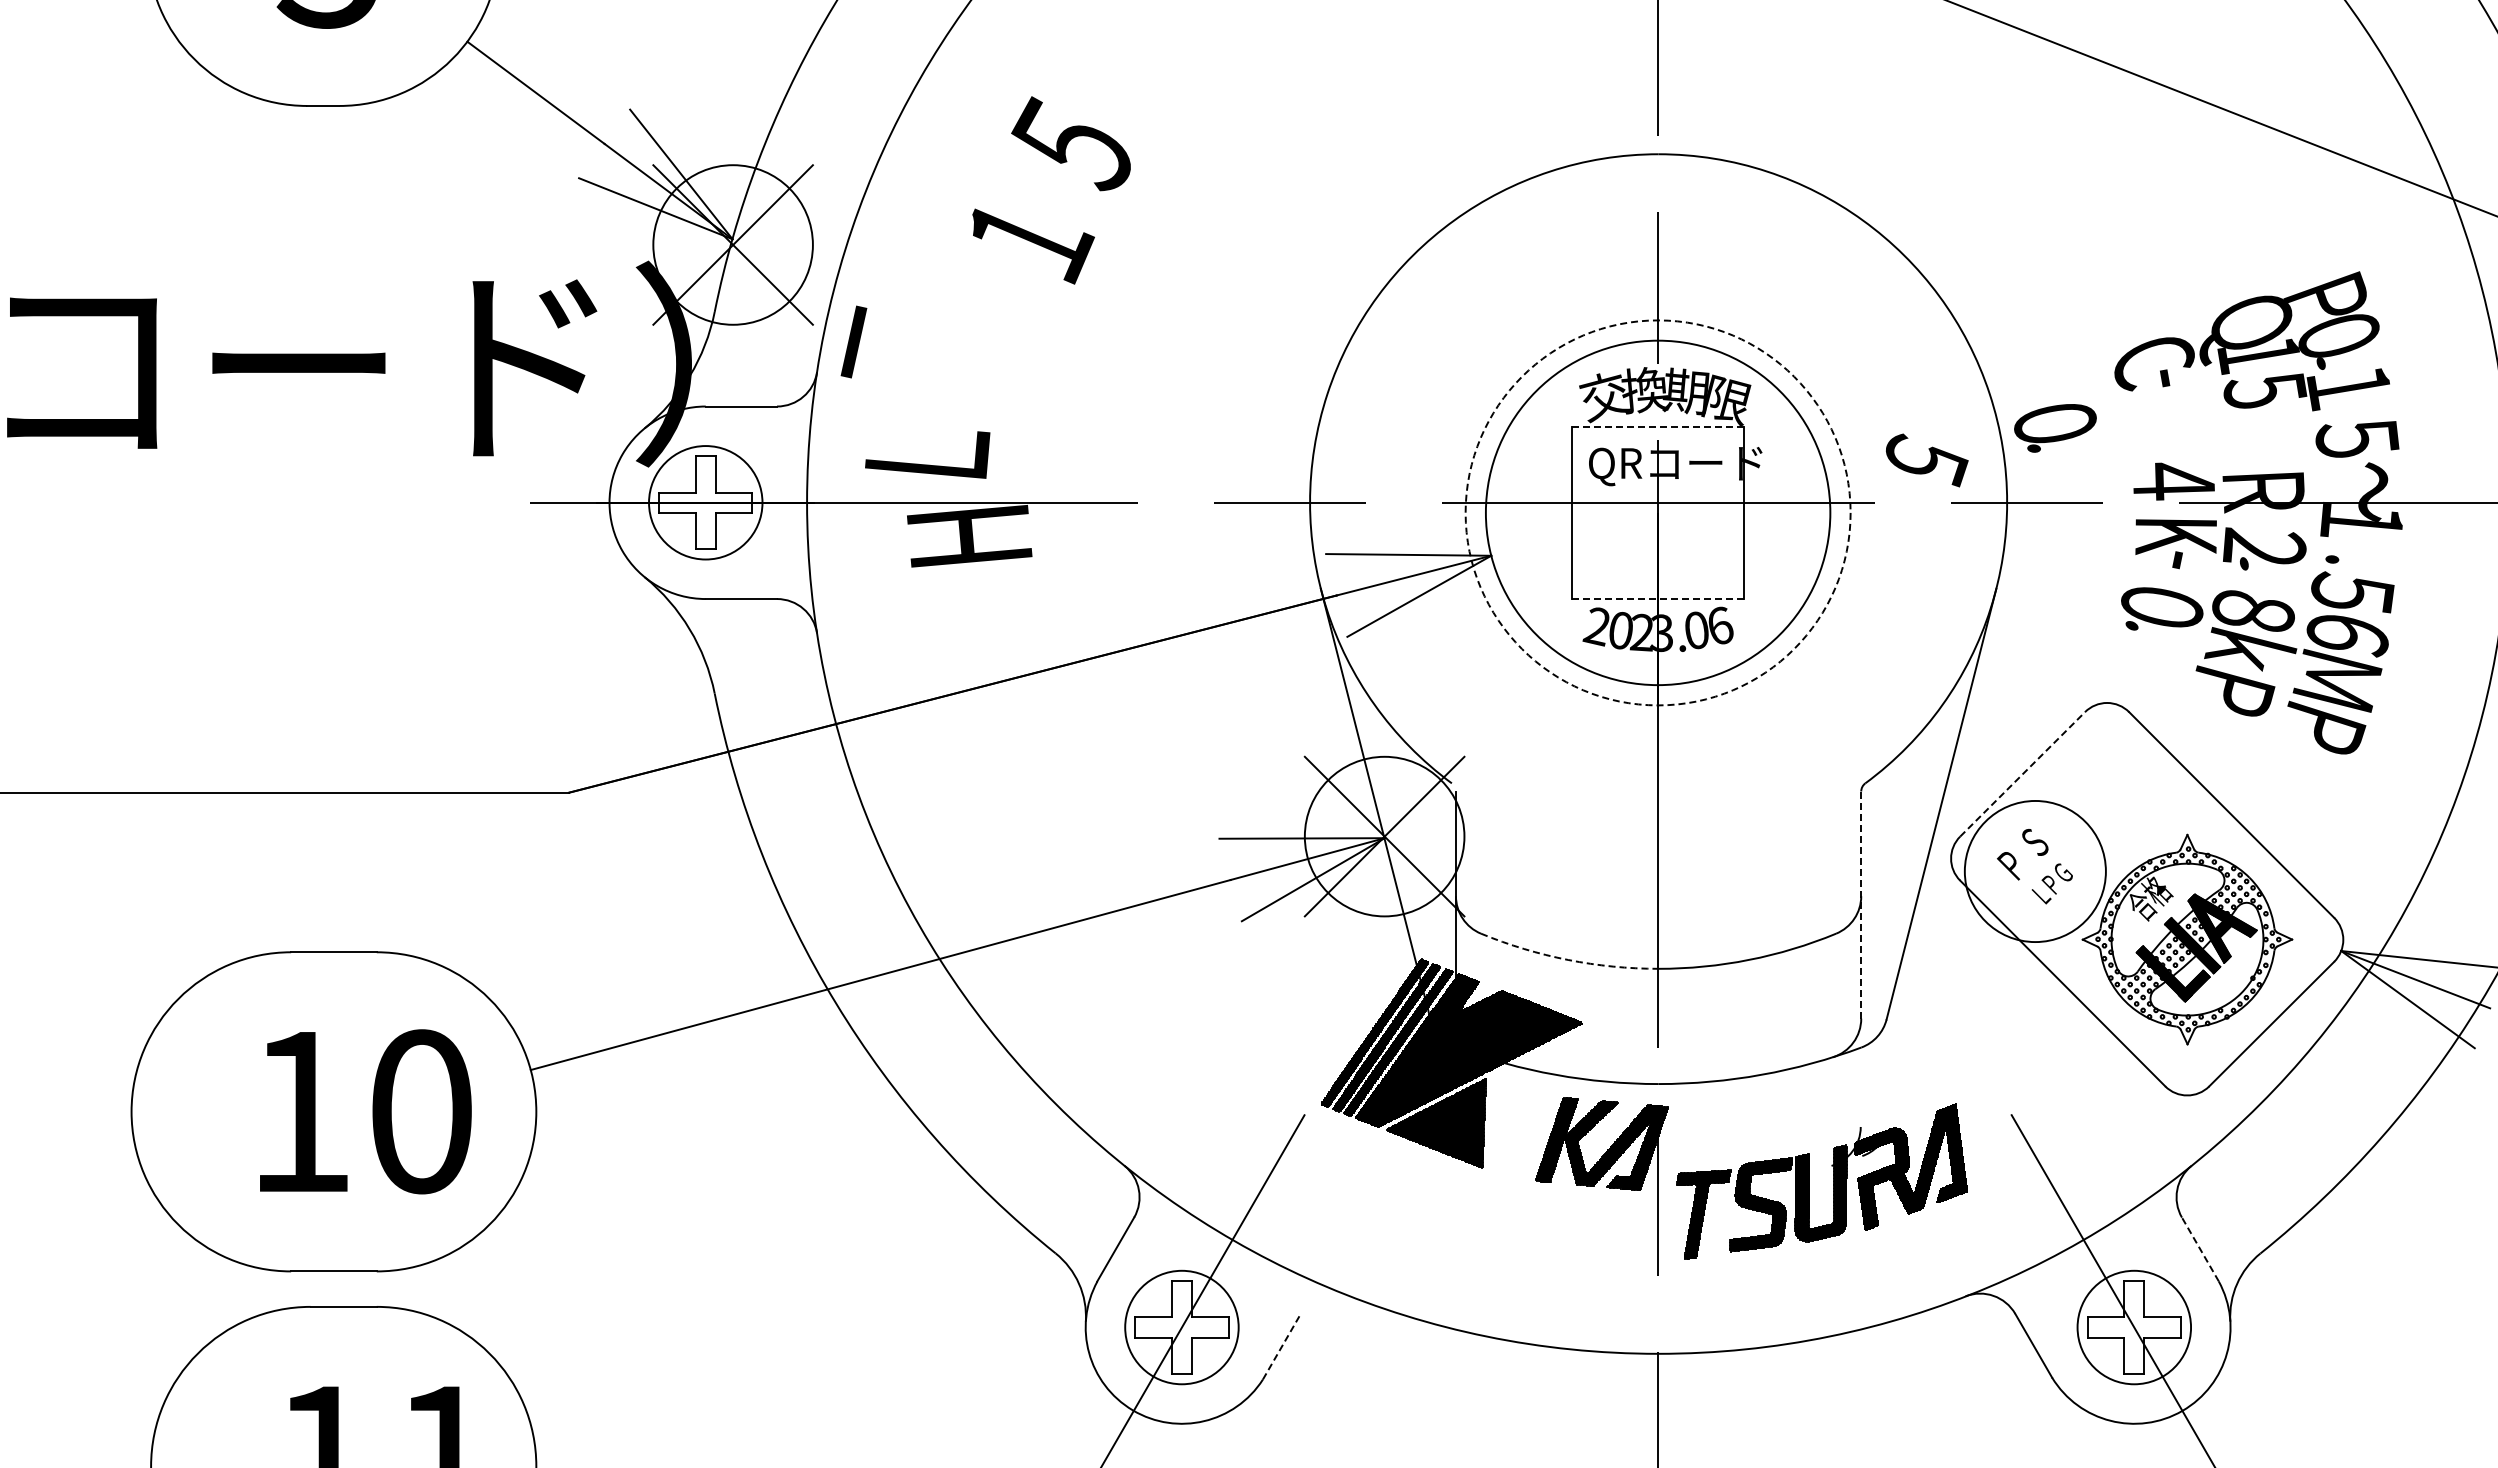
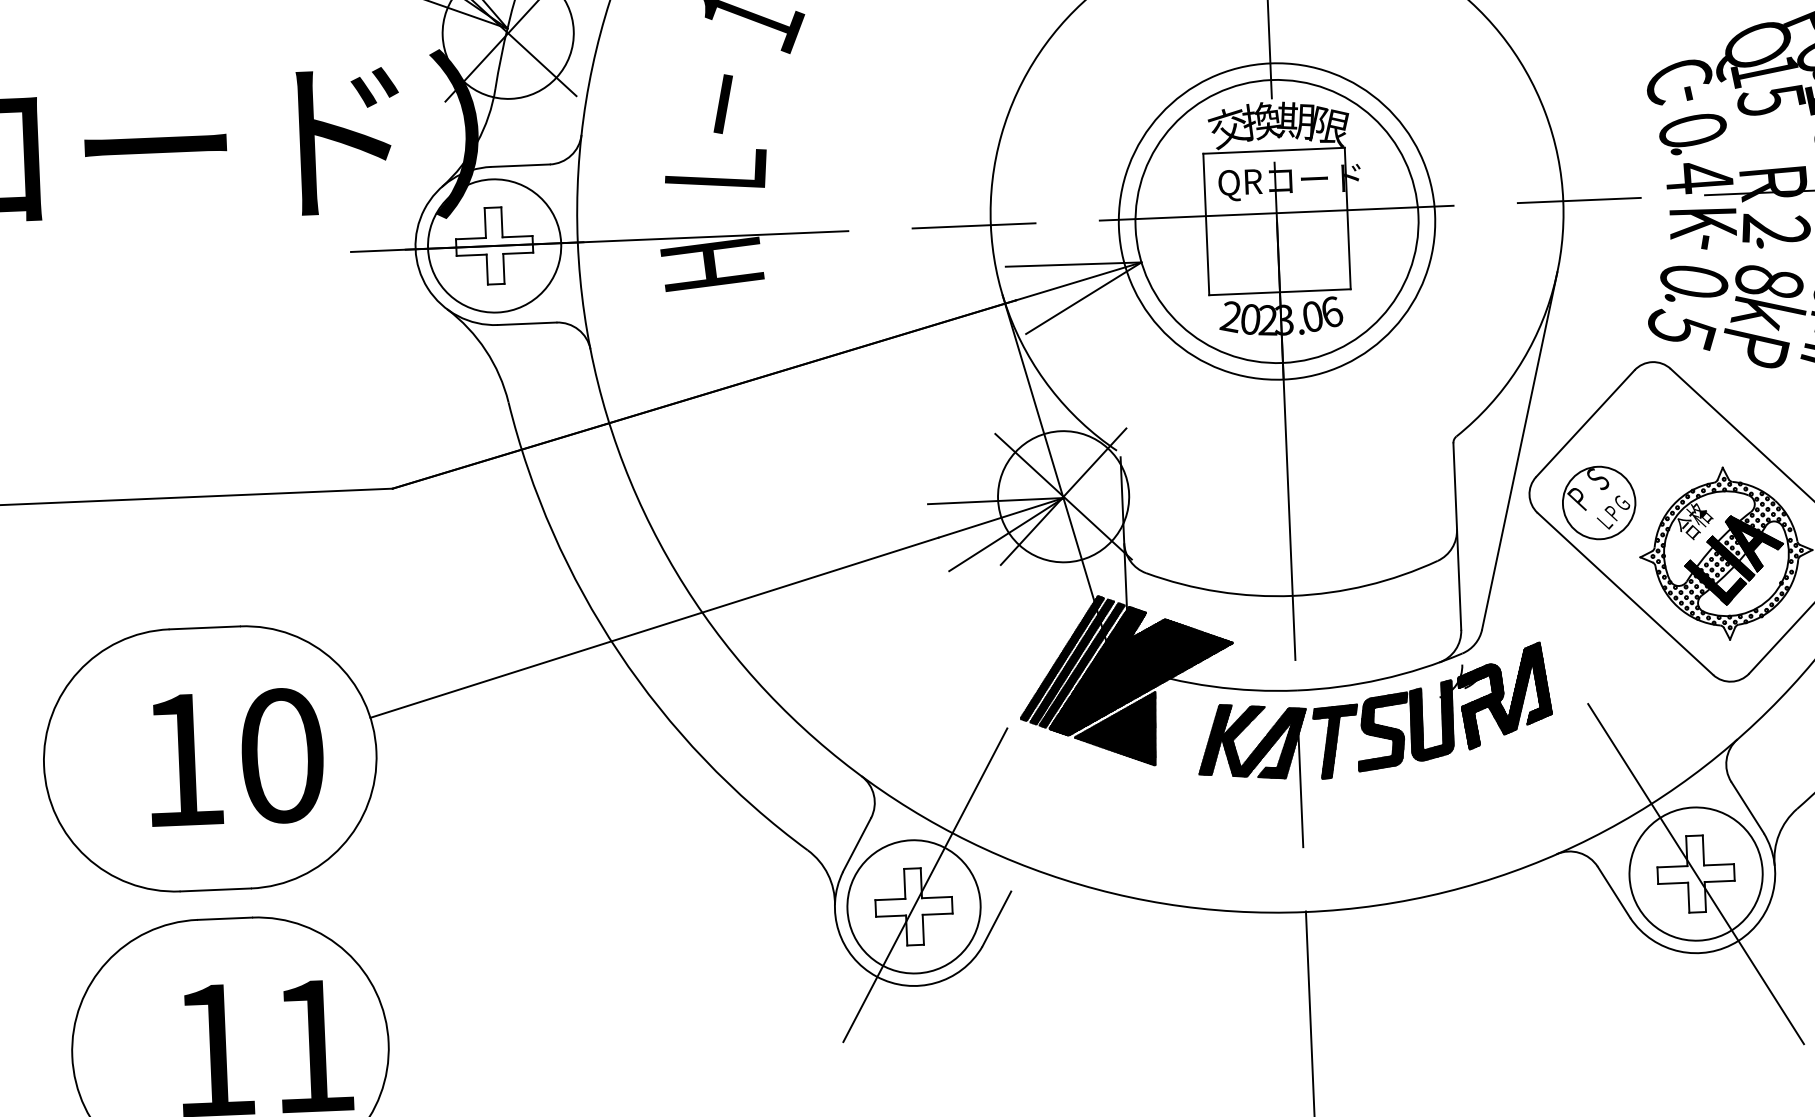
text: (853, 341) -> (722, 103), moved
line: (1658, 426) -> (1274, 150), dashed -> solid
text: (2055, 428) -> (1693, 134), moved
text: (927, 454) -> (715, 169), moved
text: (1927, 460) -> (1682, 330), moved
circle: (705, 502) -> (494, 245), size x1.43
circle: (1657, 512) -> (1276, 221), dashed -> solid
line: (1657, 599) -> (1279, 292), dashed -> solid
line: (2023, 773) -> (1586, 422), dashed -> solid
circle: (2035, 871) -> (1599, 502), size x0.62
line: (1861, 905) -> (1457, 536), dashed -> solid
arc: (1568, 959) -> (1218, 591), dashed -> solid
part: (1809, 1181) -> (1422, 711), moved
line: (2200, 1249) -> (1747, 807), dashed -> solid
circle: (1181, 1327) -> (913, 906), size x1.43
circle: (2134, 1327) -> (1696, 874), size x1.43
line: (1281, 1346) -> (996, 919), dashed -> solid

